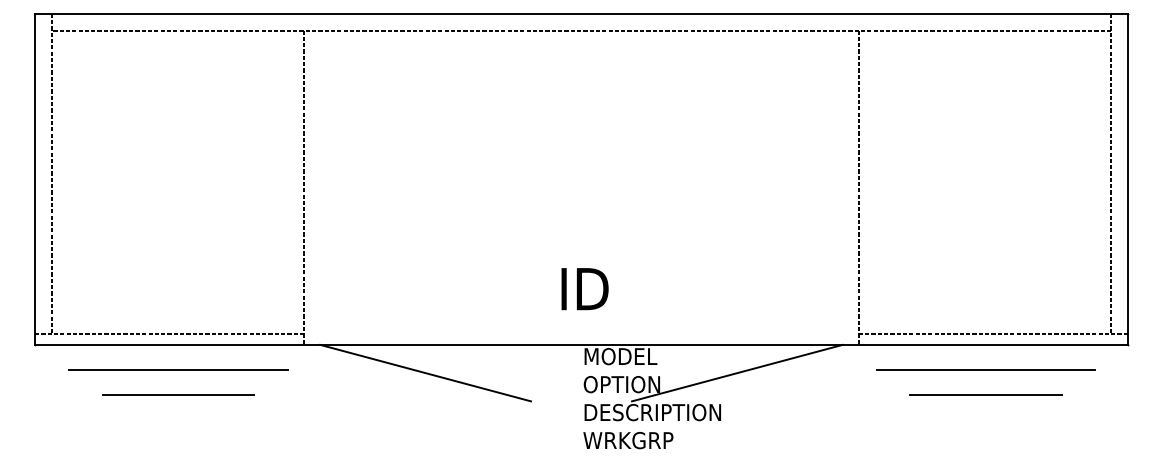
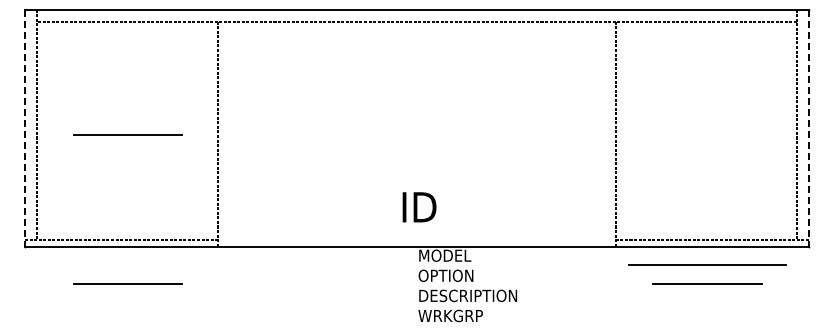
line: (35, 179) -> (25, 128), solid -> dashed
line: (1127, 179) -> (808, 128), solid -> dashed
line: (177, 187) -> (127, 134), added
line: (177, 370) -> (127, 265), removed
line: (424, 373) -> (304, 267), removed
line: (736, 373) -> (528, 267), removed

